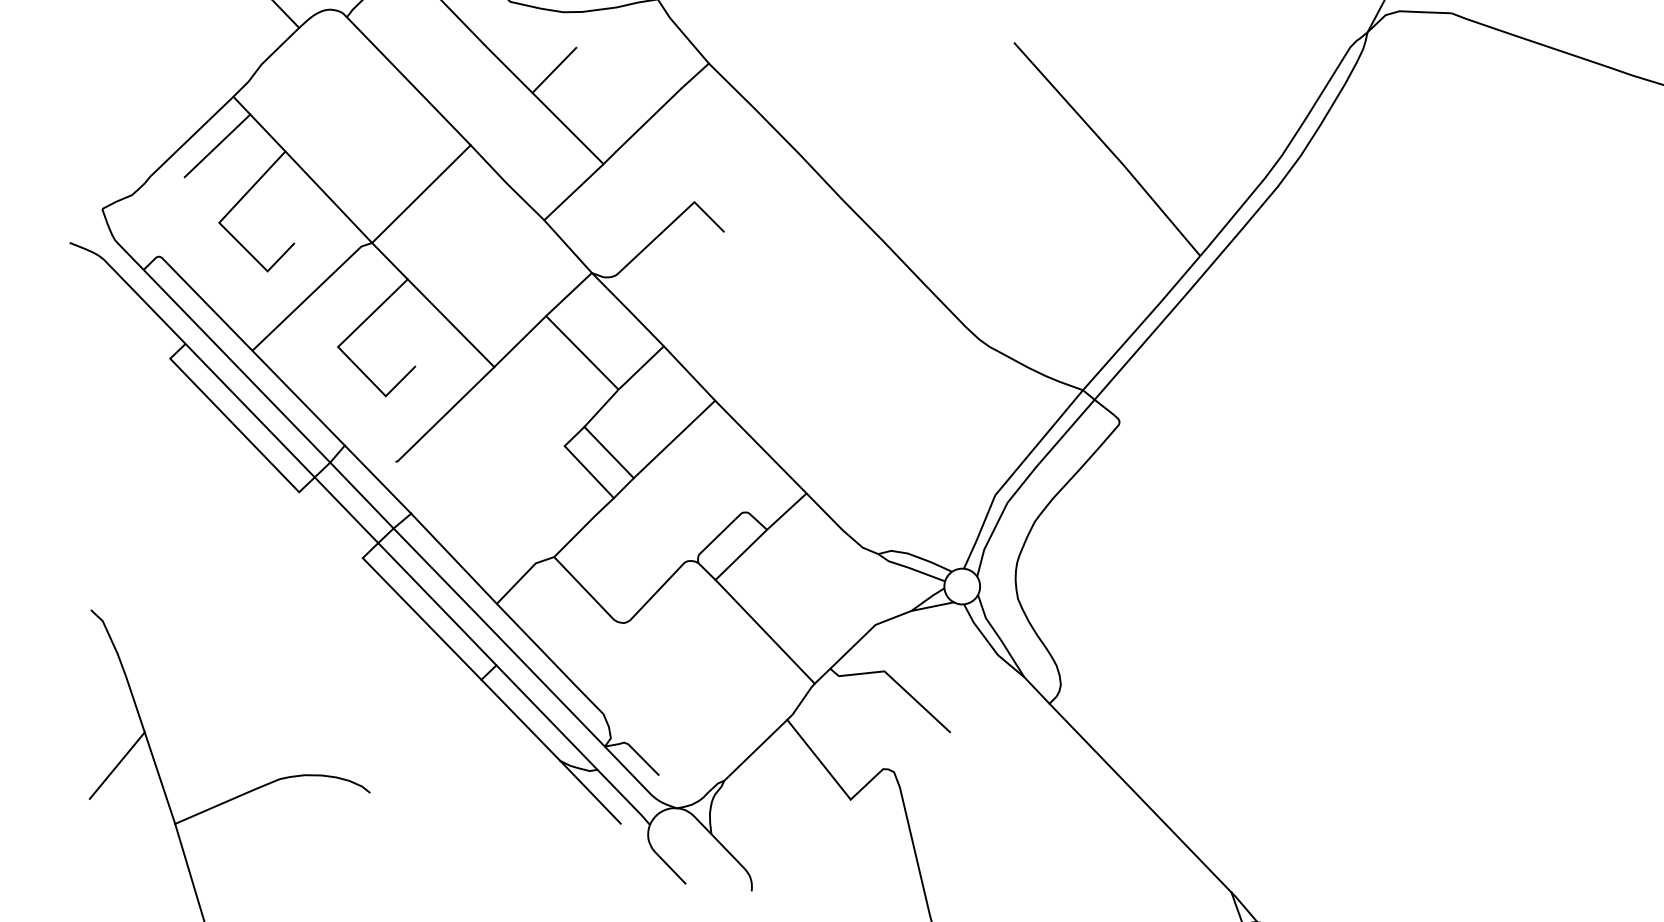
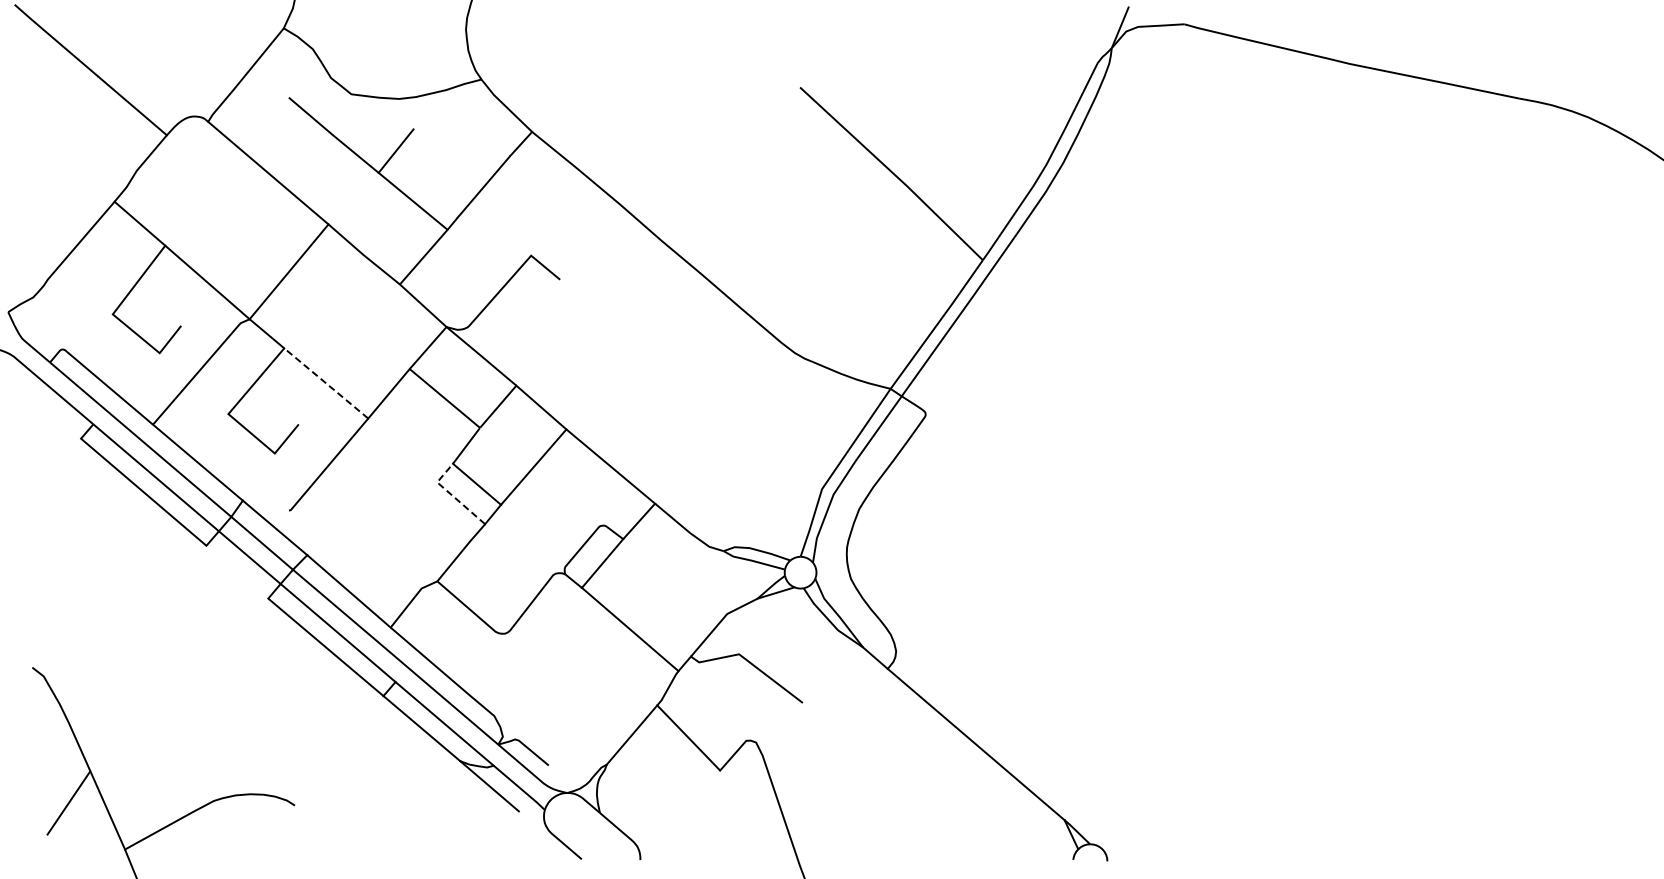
line: (217, 145) -> (104, 246), removed
line: (451, 323) -> (326, 383), solid -> dashed
line: (579, 461) -> (451, 494), solid -> dashed

